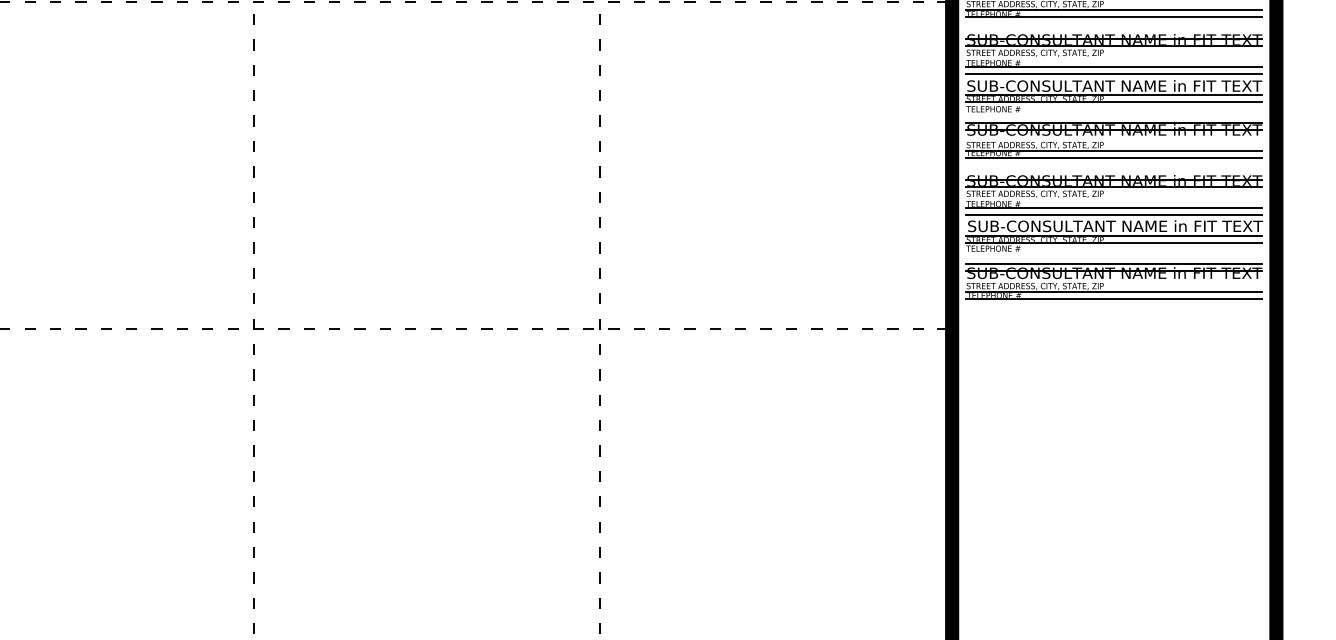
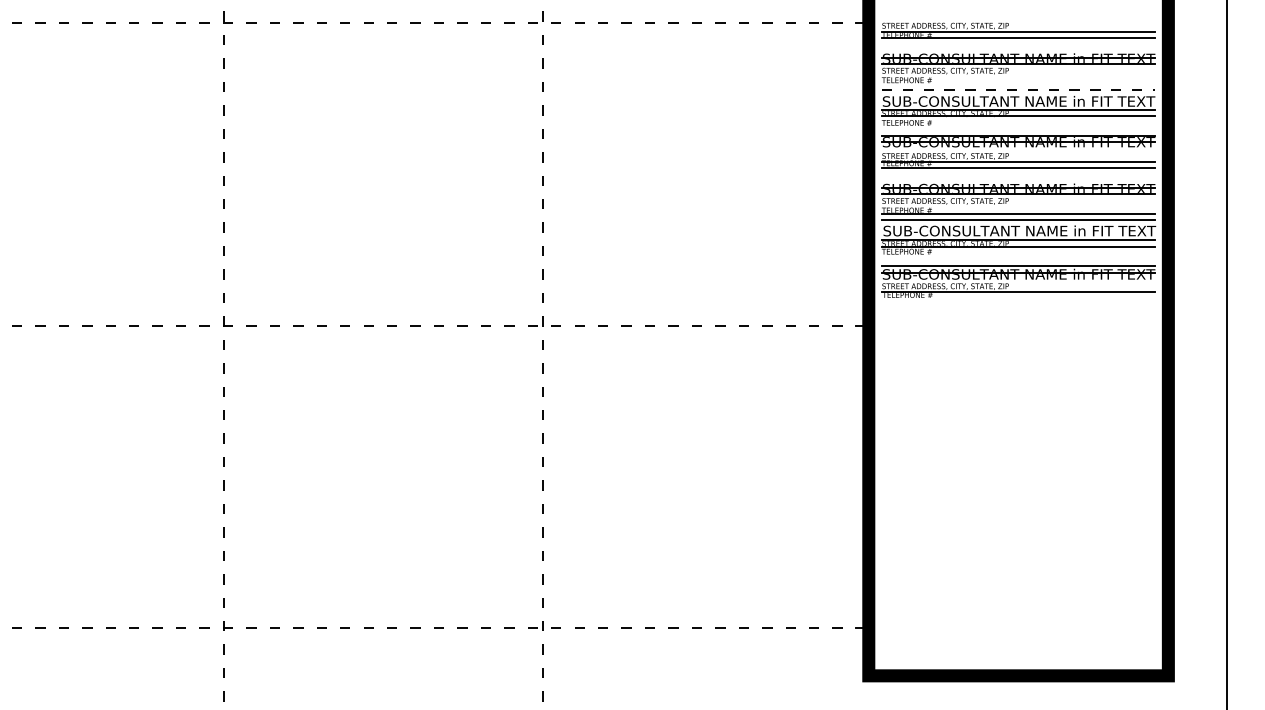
line: (1114, 66) -> (1018, 83), removed
line: (1114, 74) -> (1018, 90), solid -> dashed
line: (1114, 299) -> (1018, 298), removed

